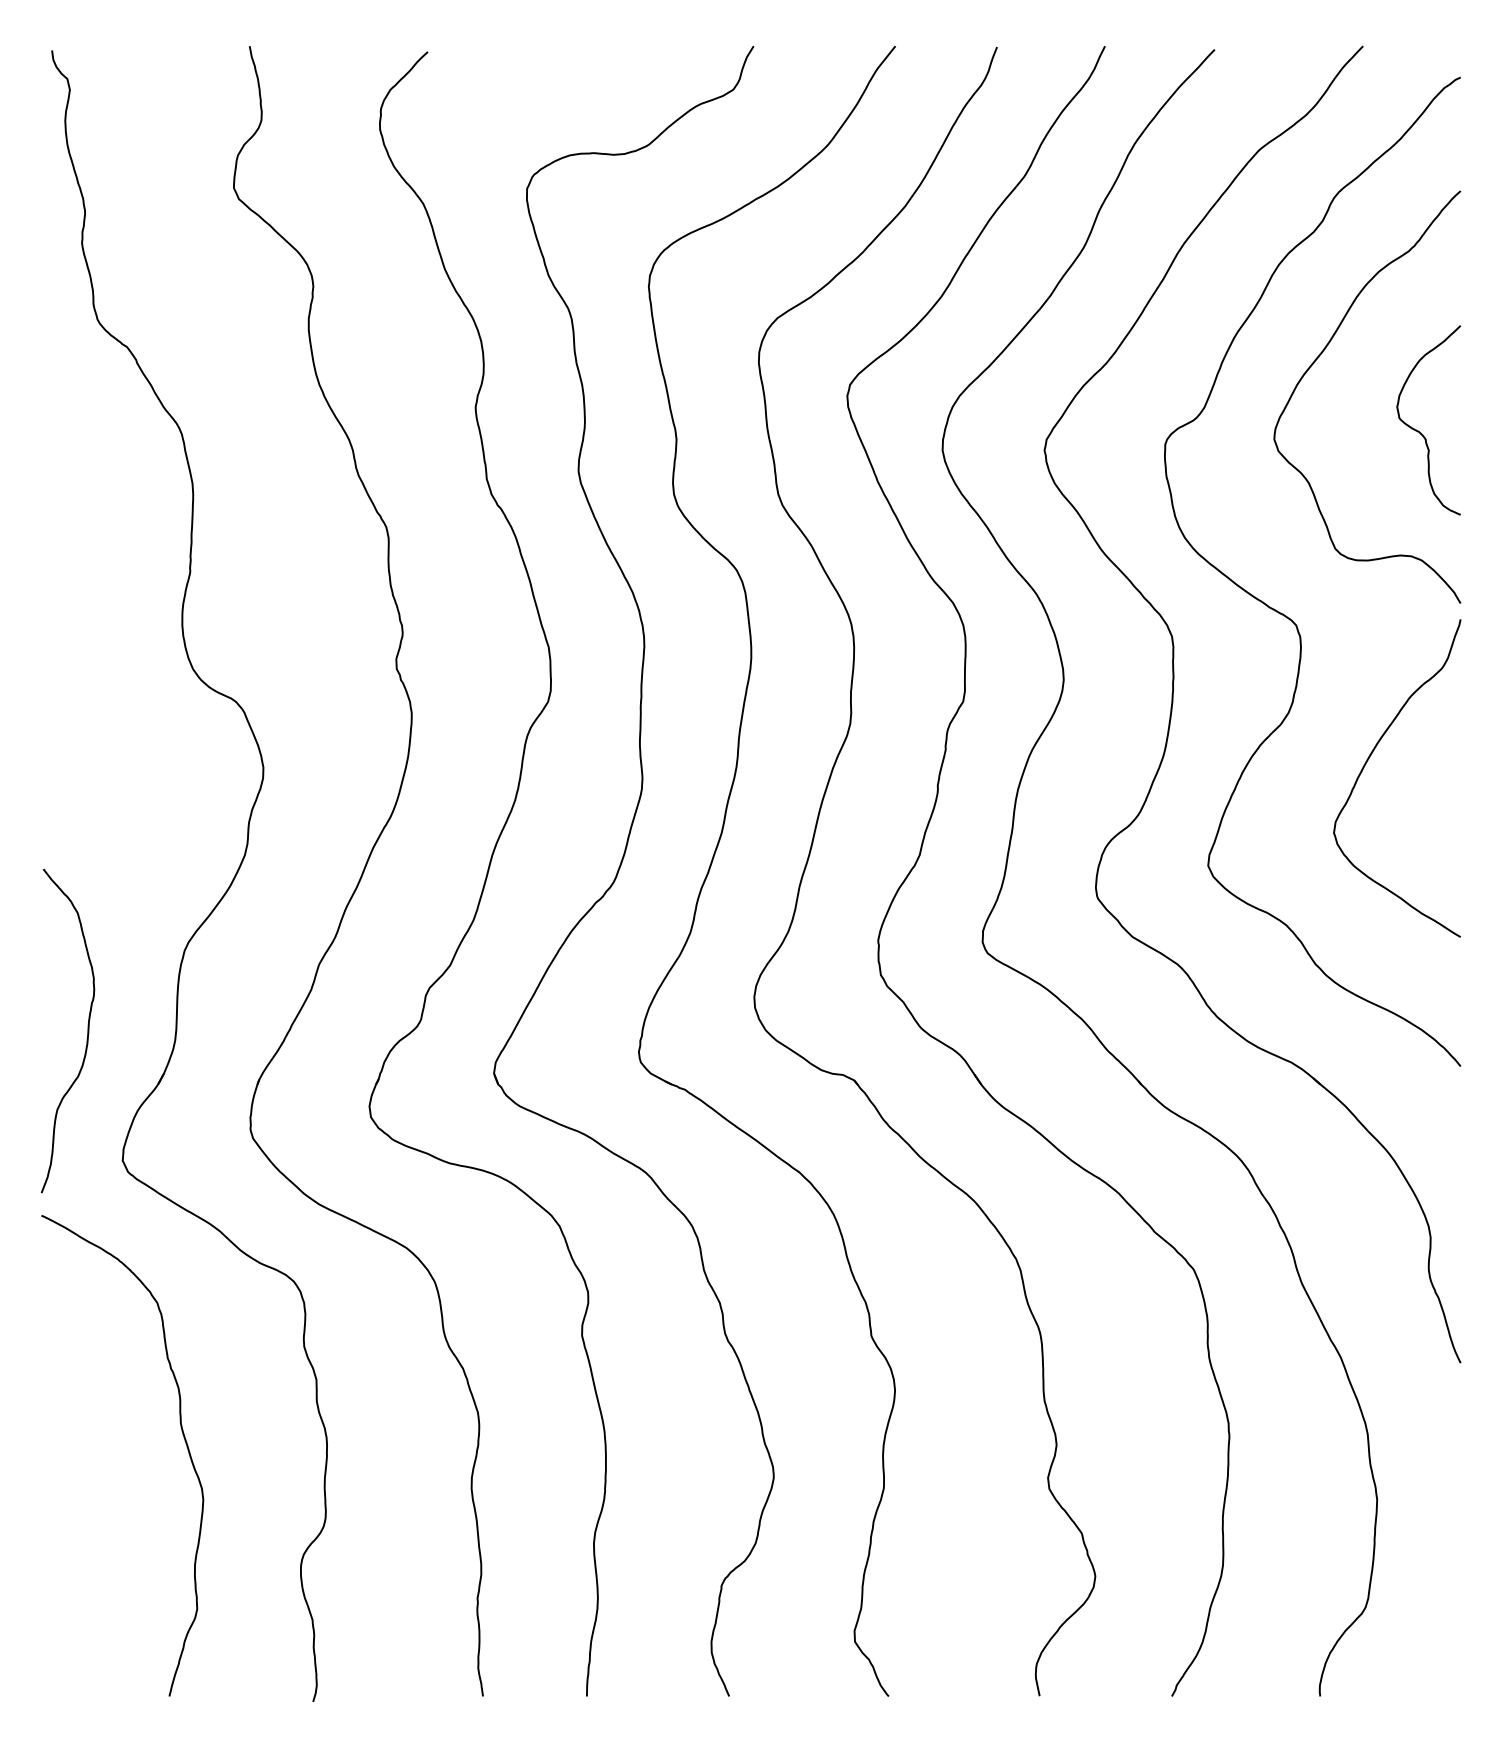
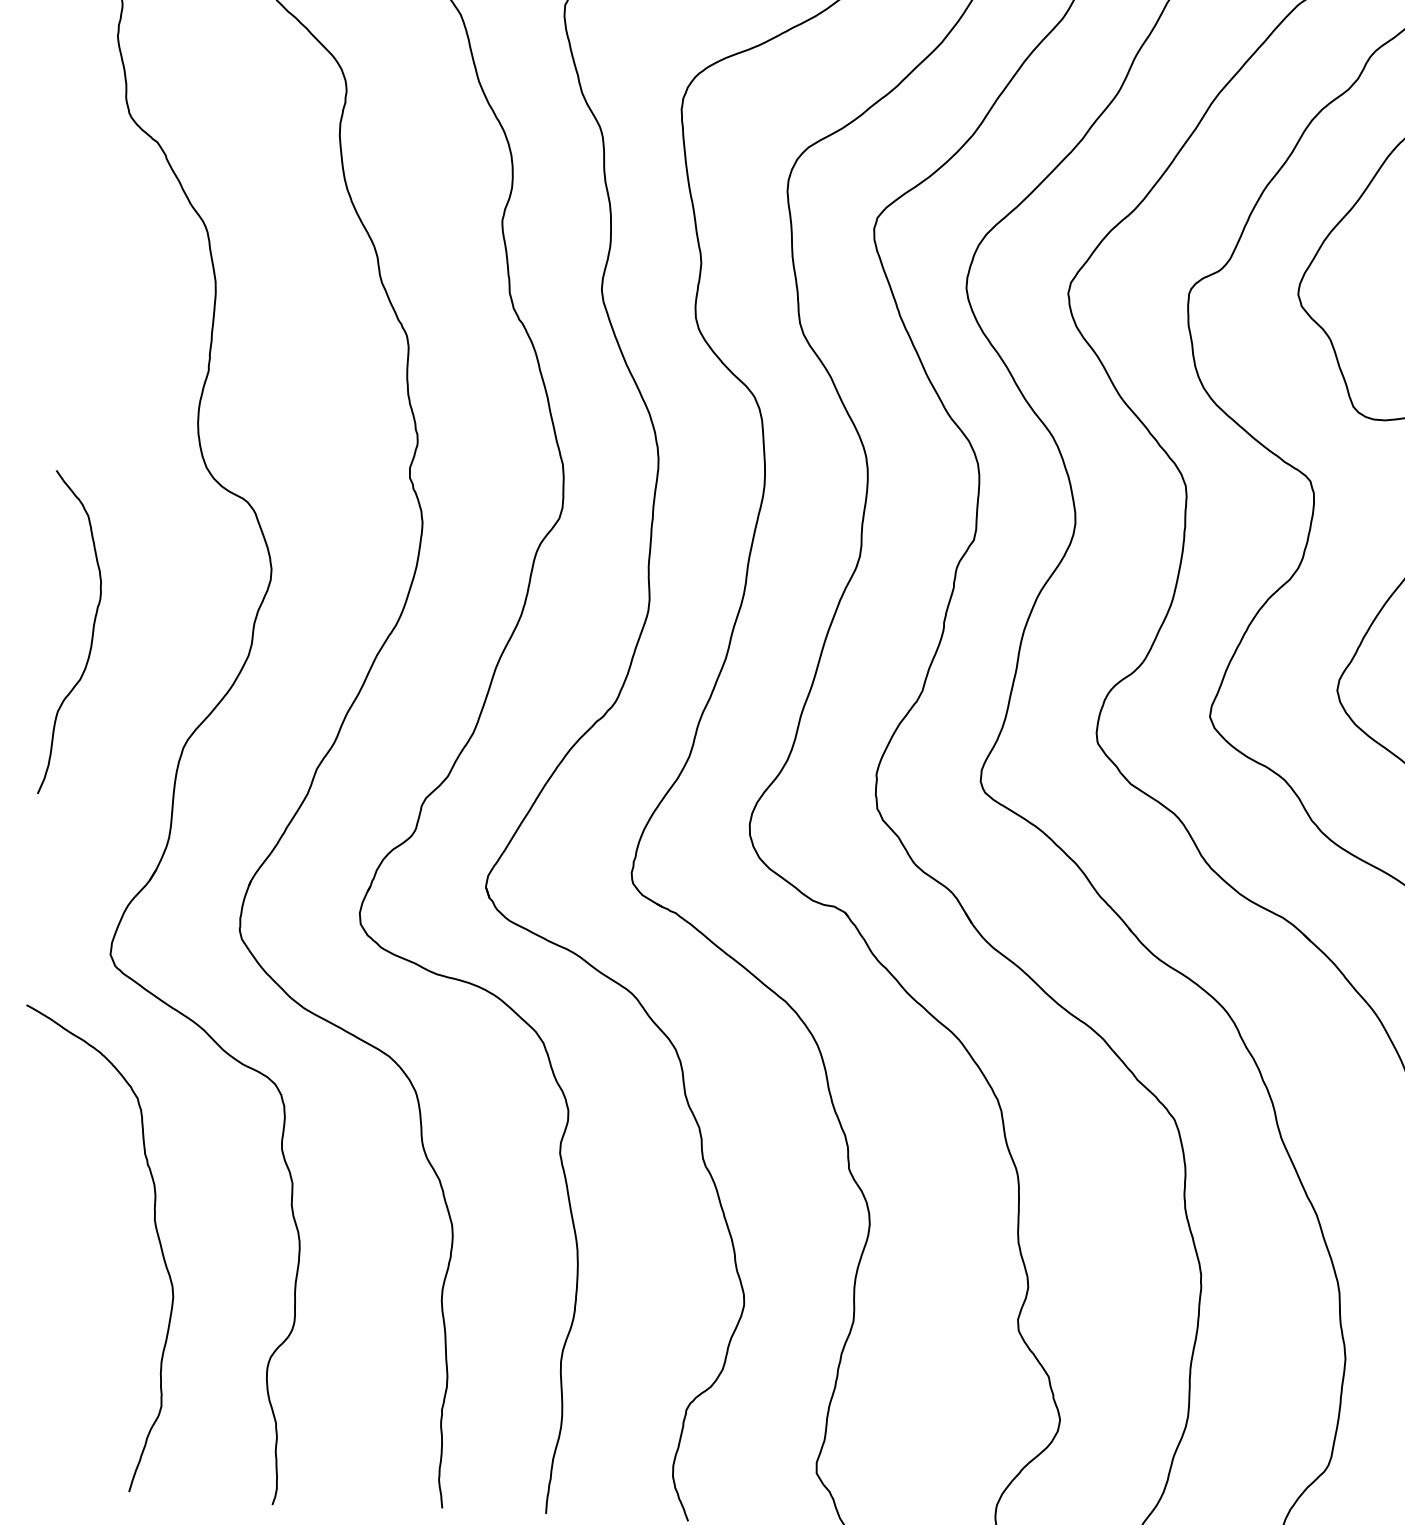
curve: (87, 1030) -> (92, 633), moved

